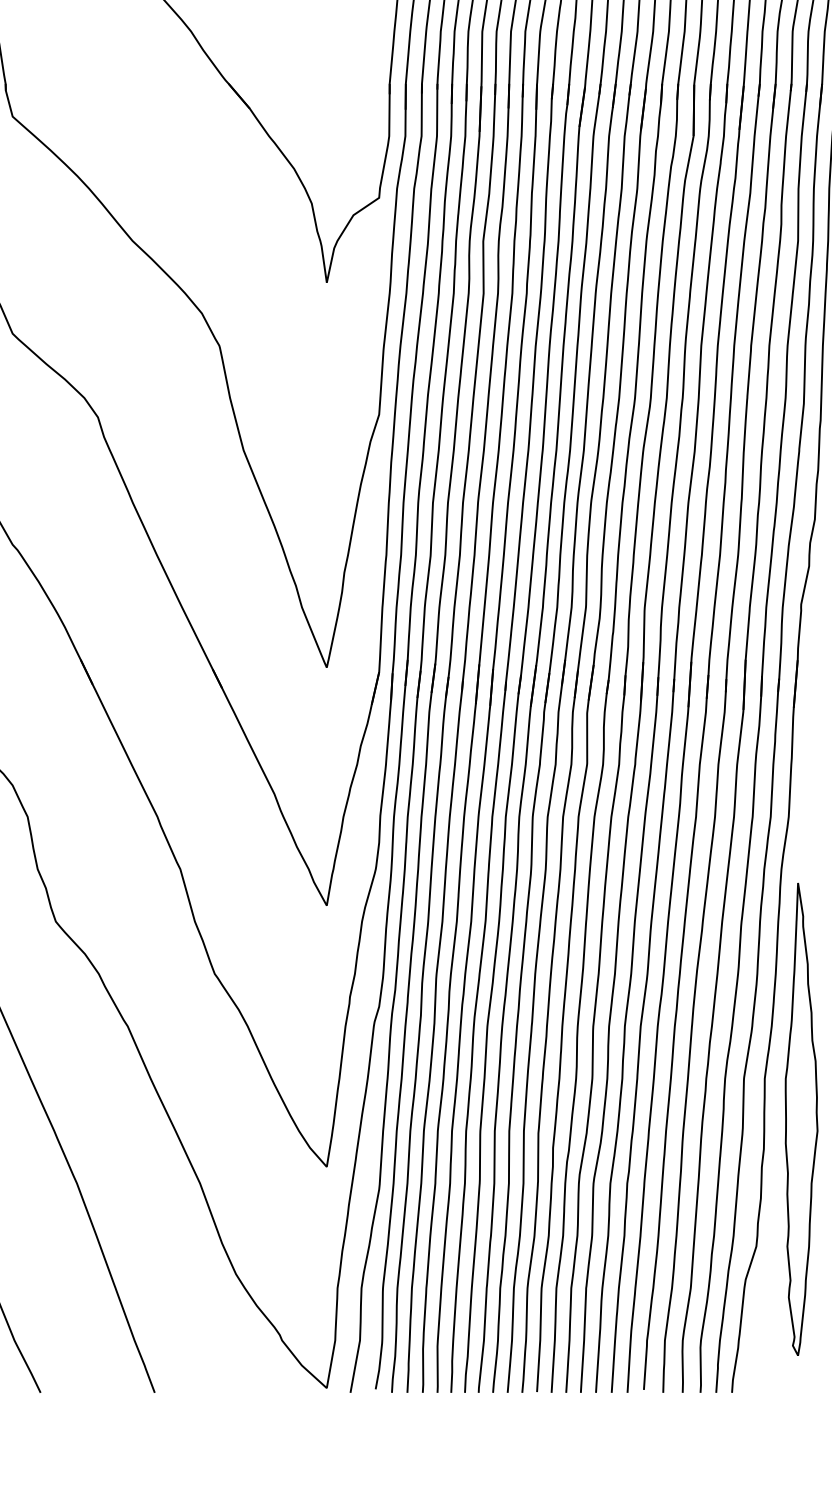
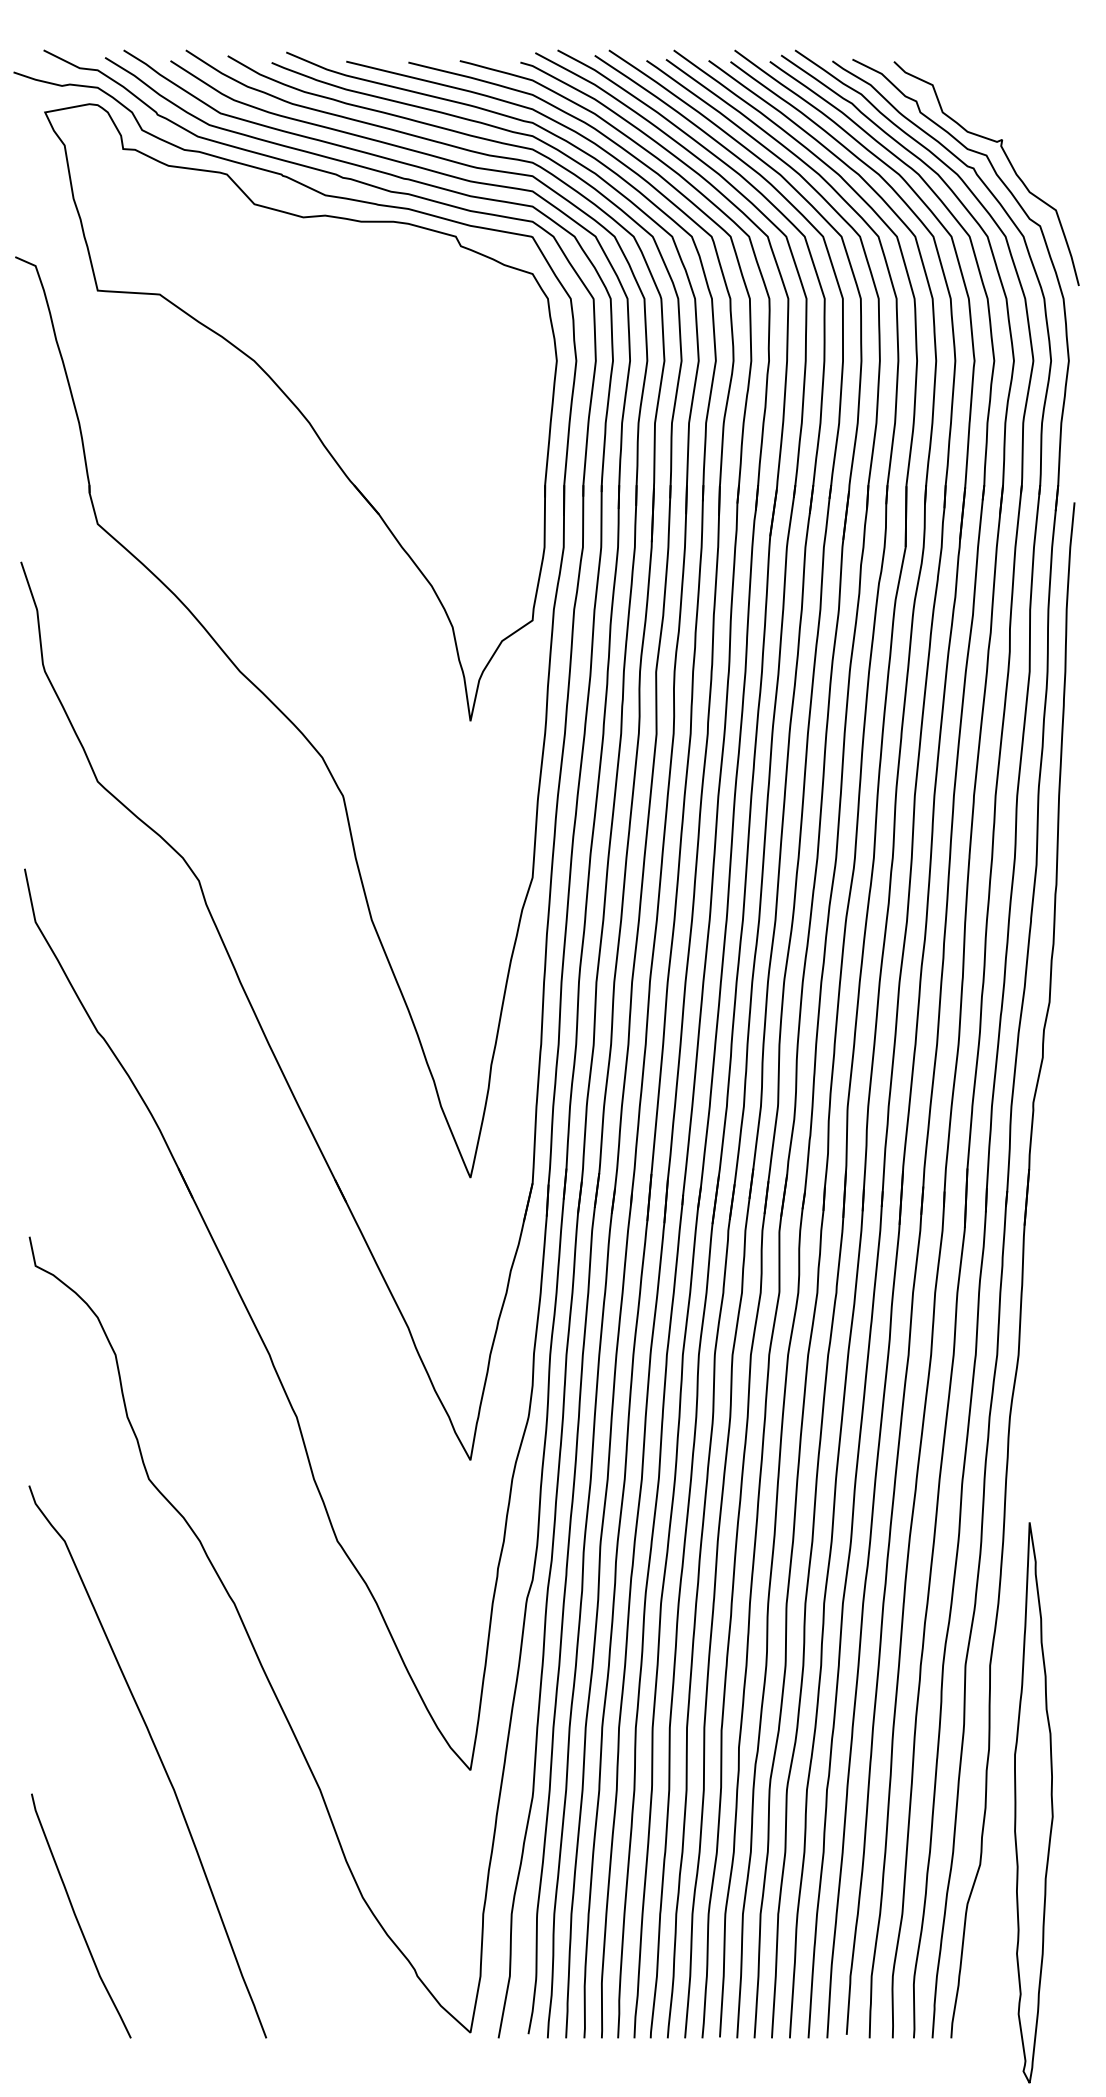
part: (801, 1119) -> (1033, 1802), moved

